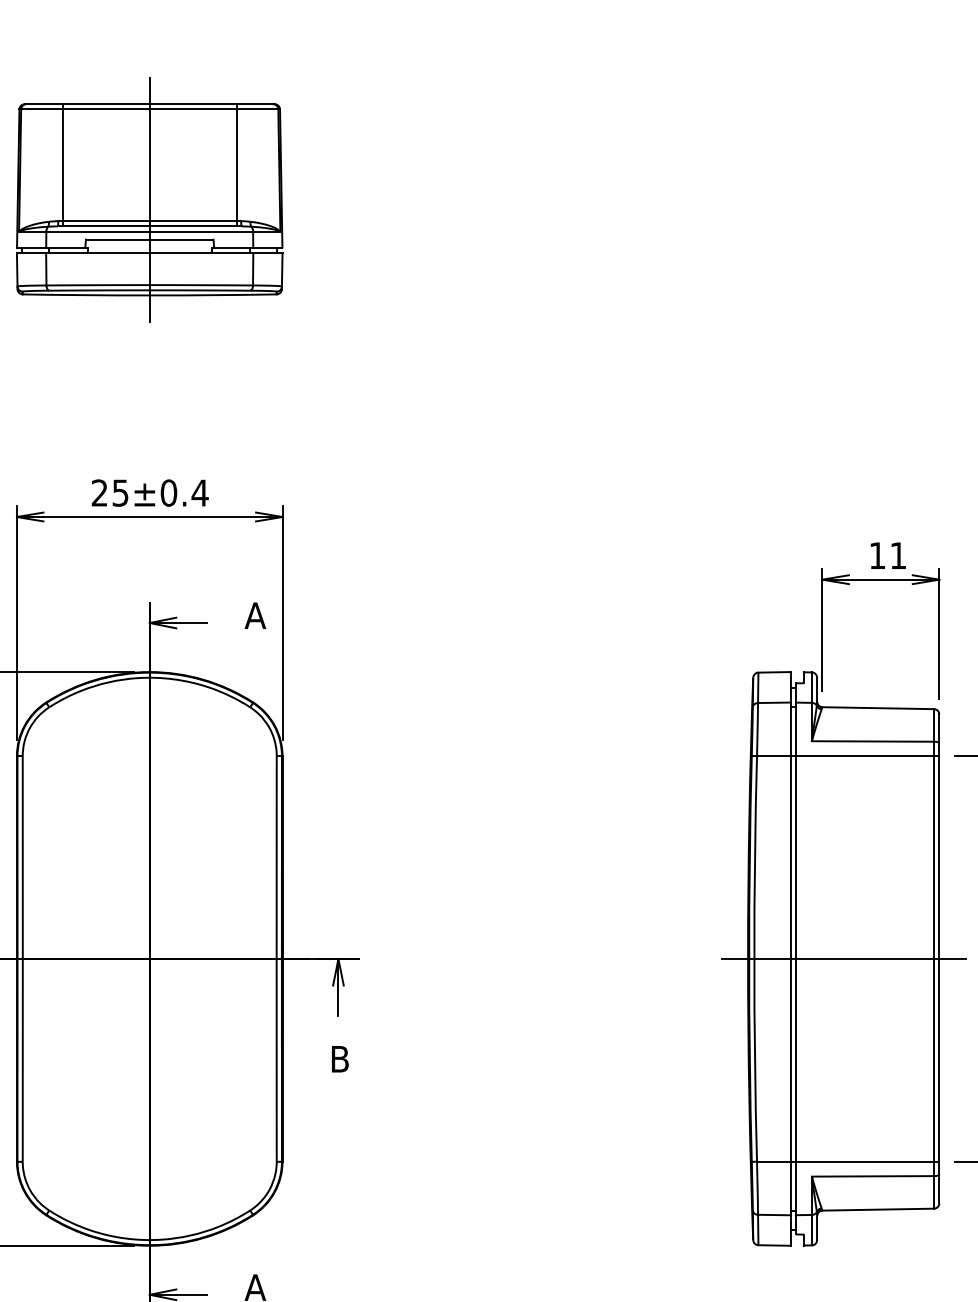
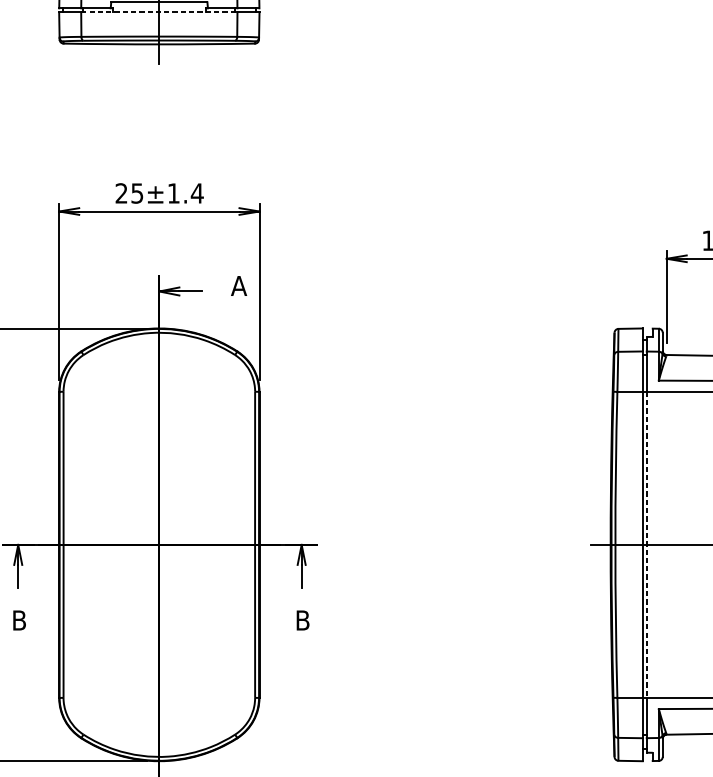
line: (149, 252) -> (159, 11), solid -> dashed
text: (168, 492) -> (173, 193), 25±0.4 -> 25±1.4
line: (795, 958) -> (646, 544), solid -> dashed

